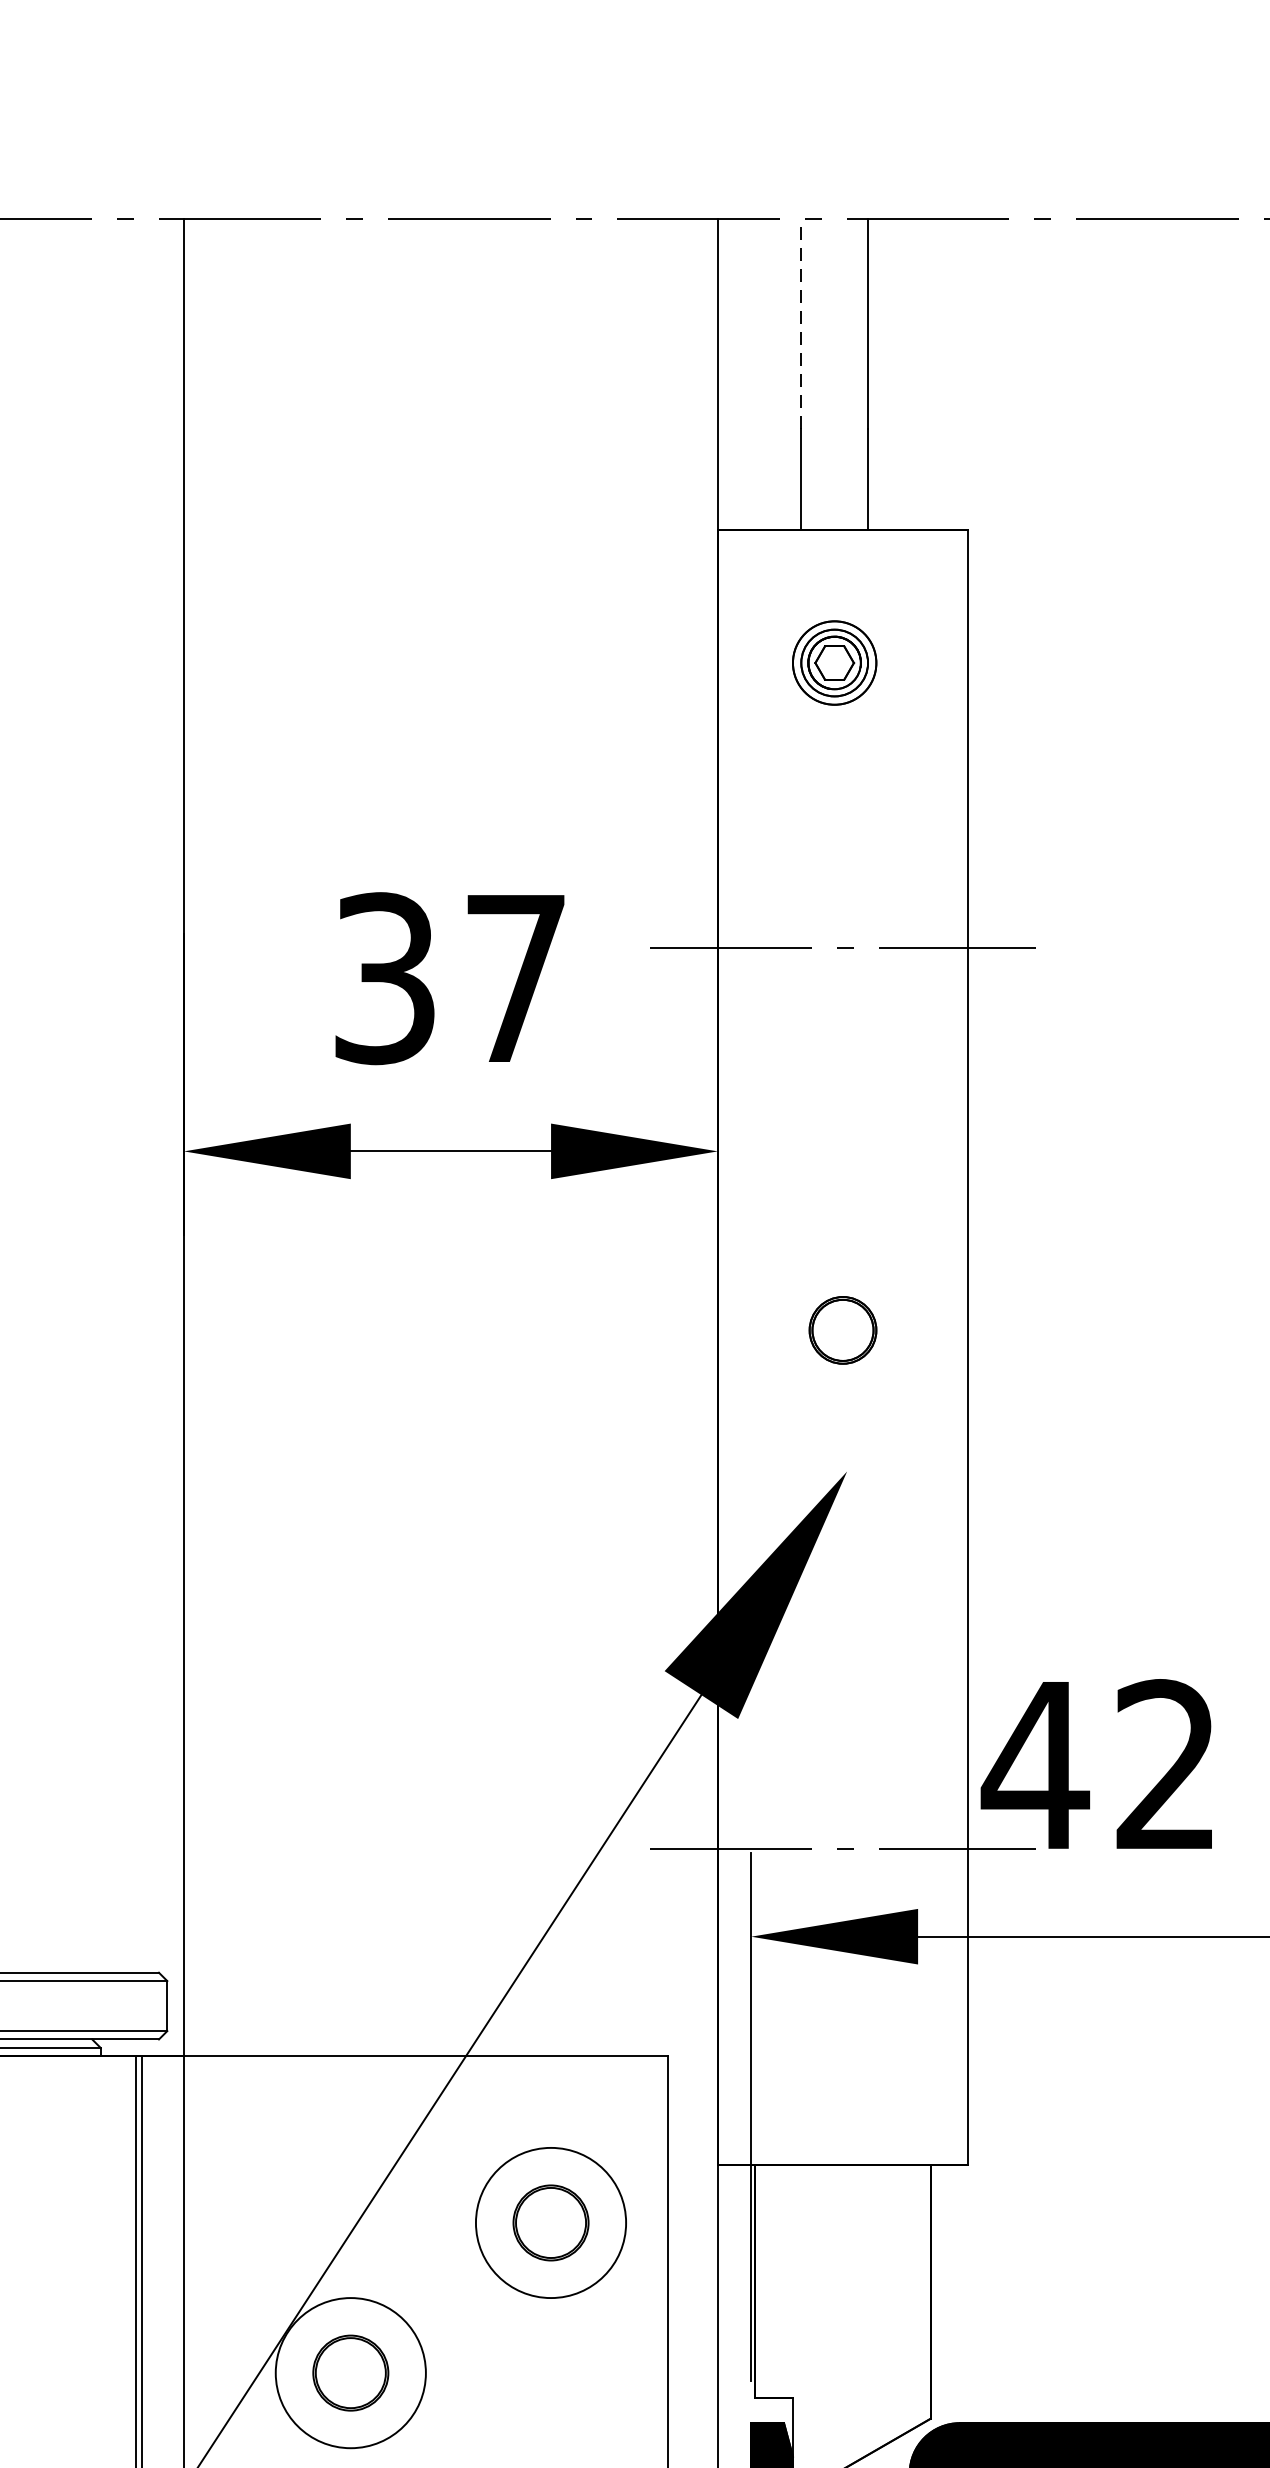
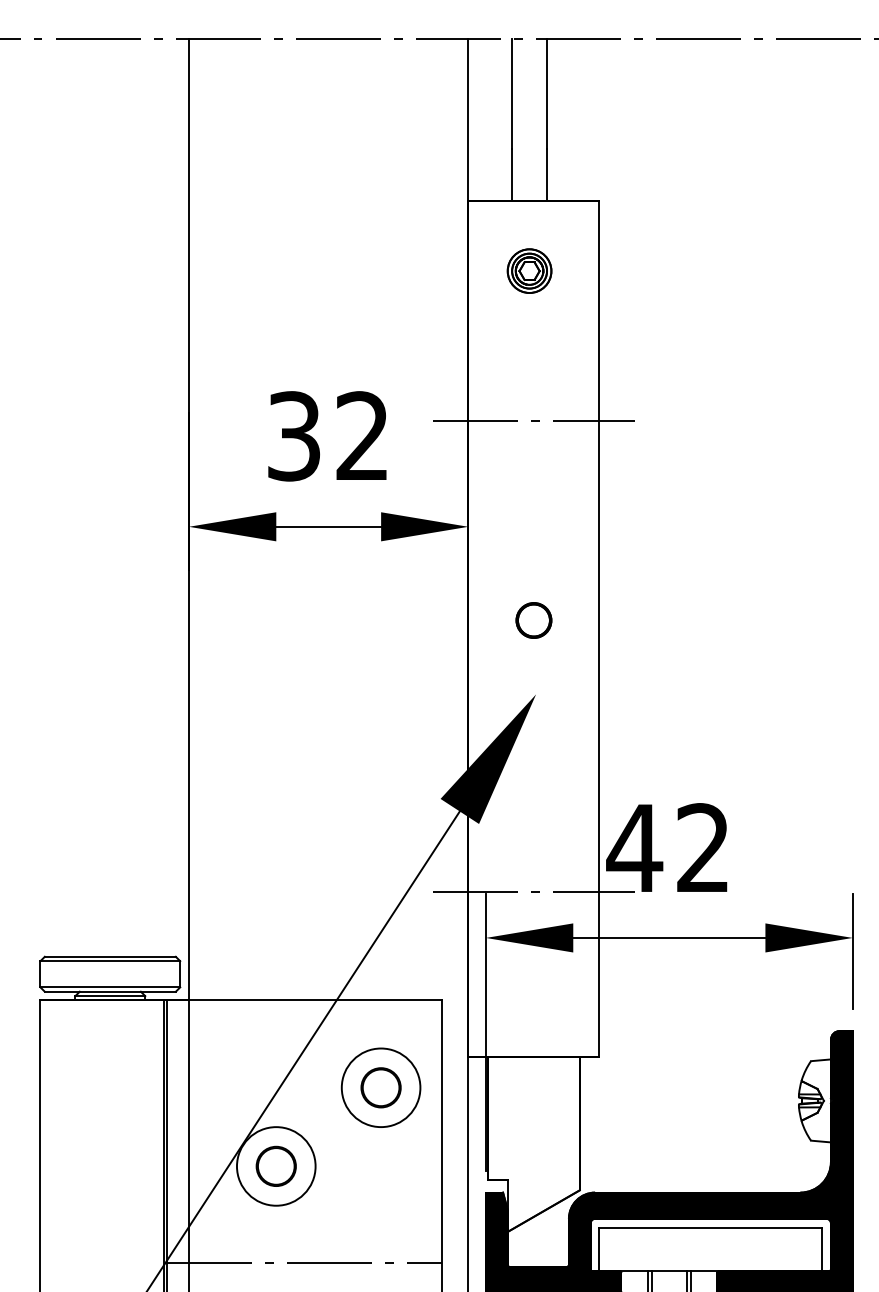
line: (802, 323) -> (512, 93), dashed -> solid
text: (513, 976) -> (361, 435), 37 -> 32

